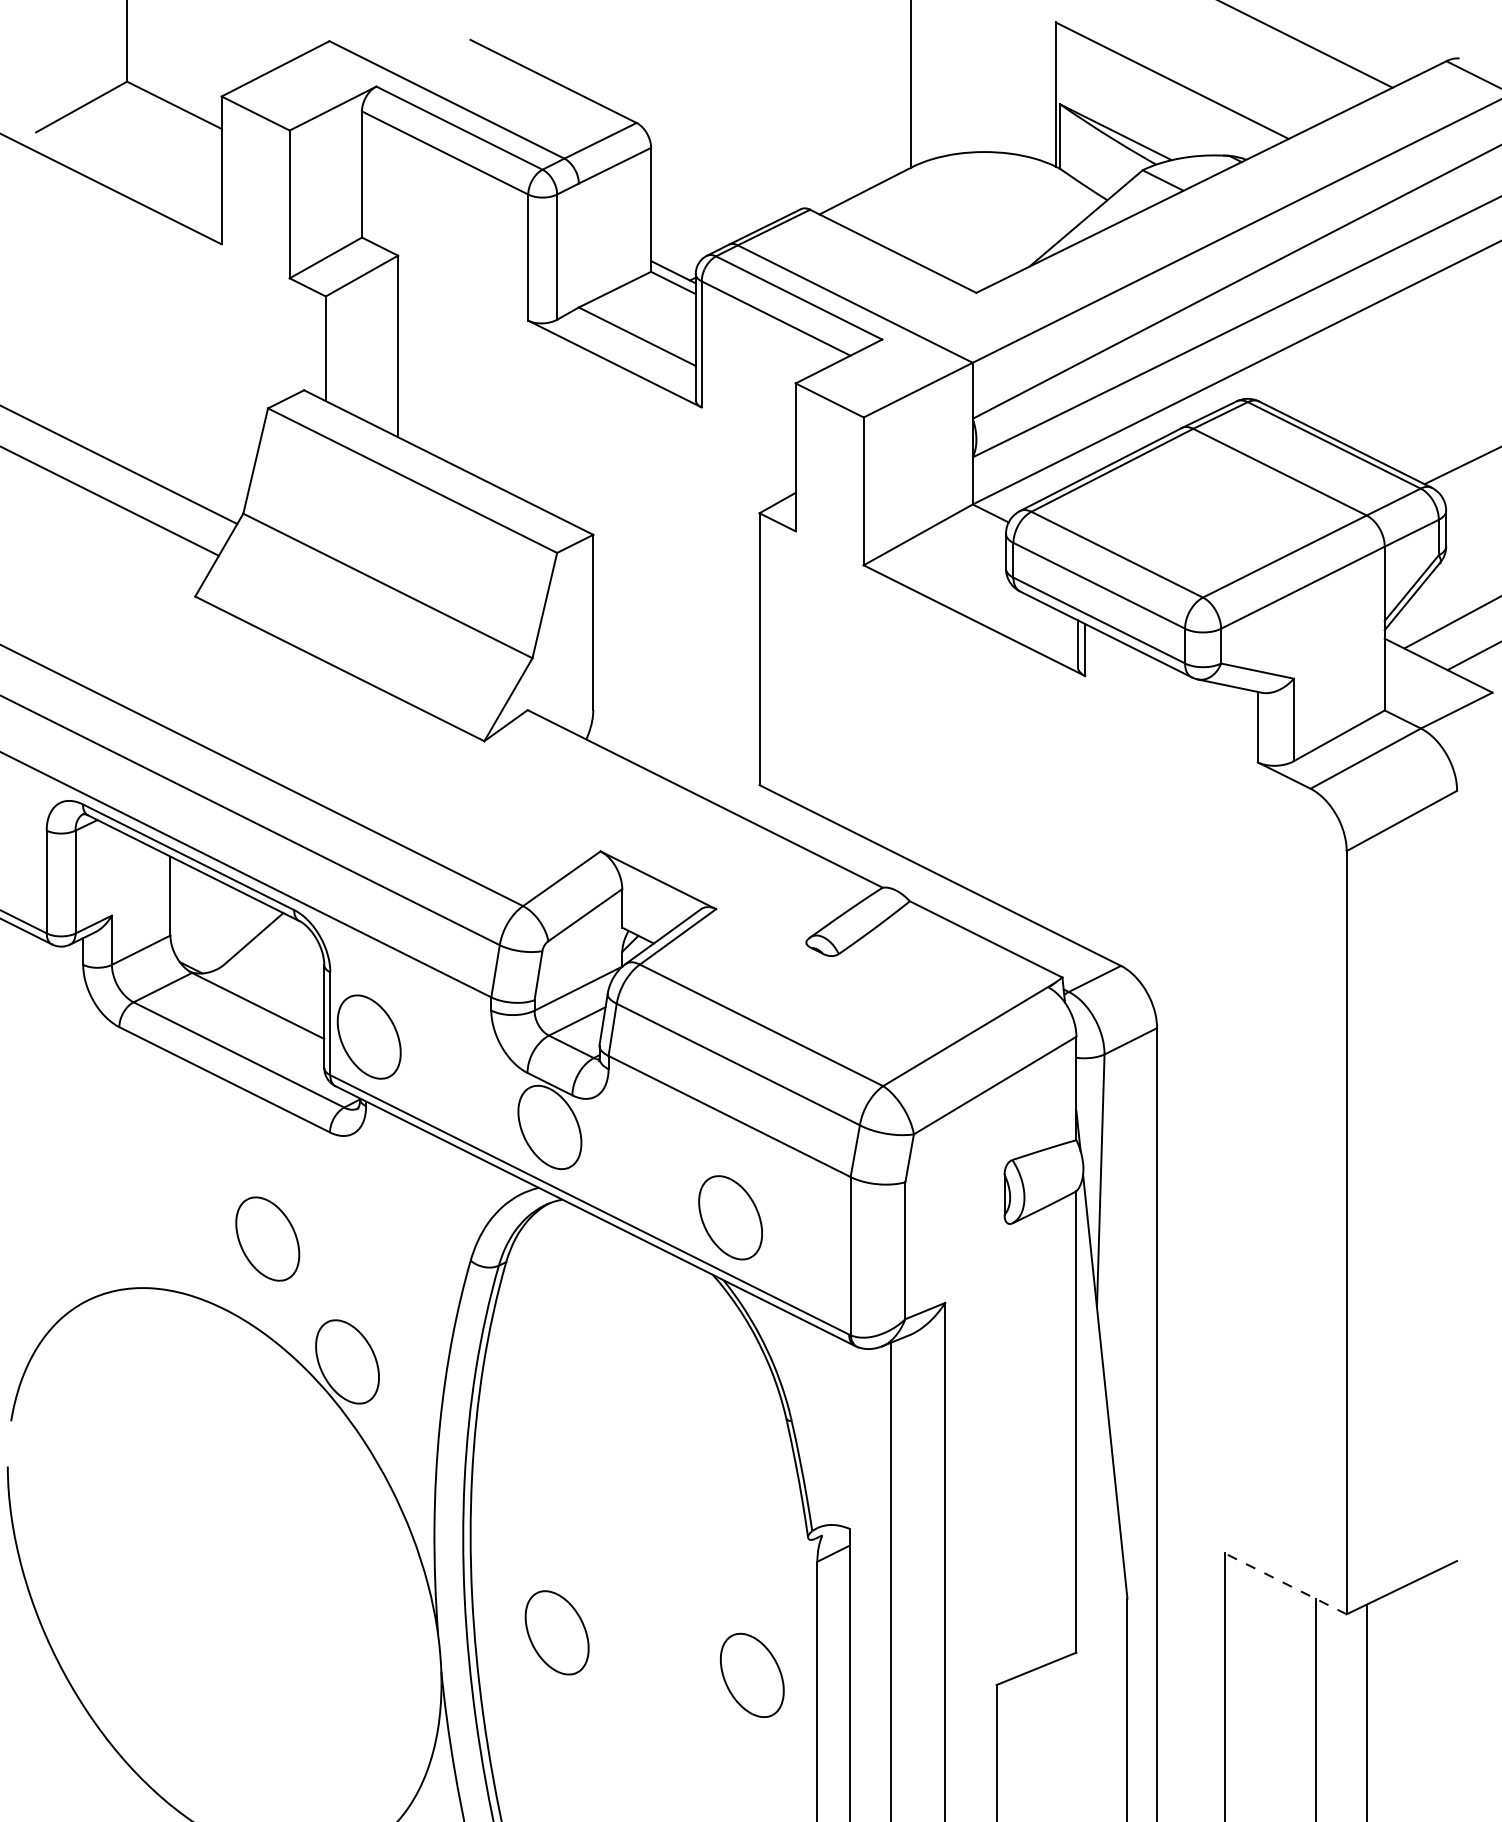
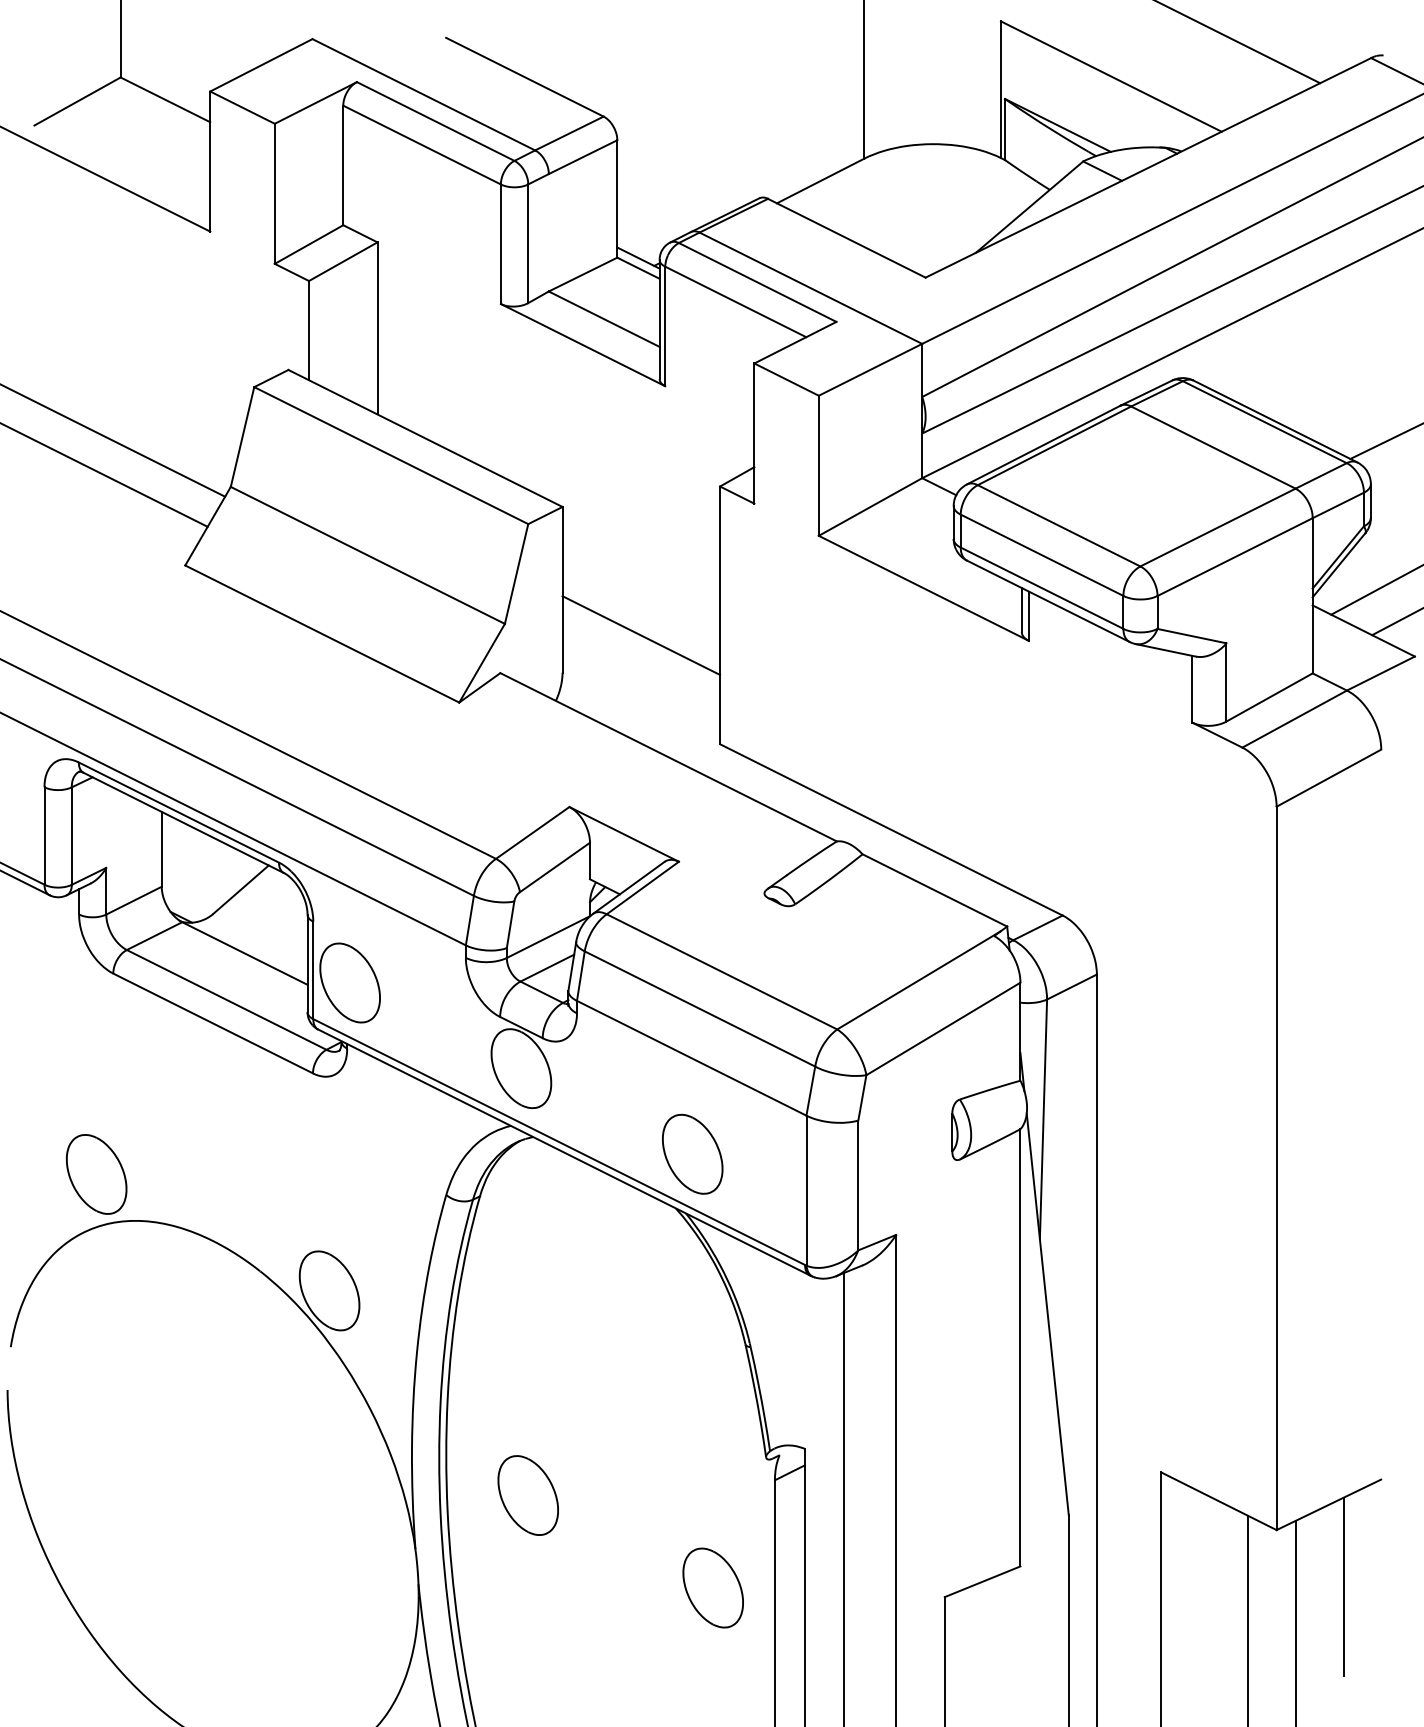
line: (676, 670) -> (641, 635), added
part: (267, 1238) -> (96, 1173), moved
line: (1285, 1583) -> (1218, 1500), dashed -> solid
part: (556, 1632) -> (527, 1495), moved
line: (1417, 1674) -> (1343, 1587), added

